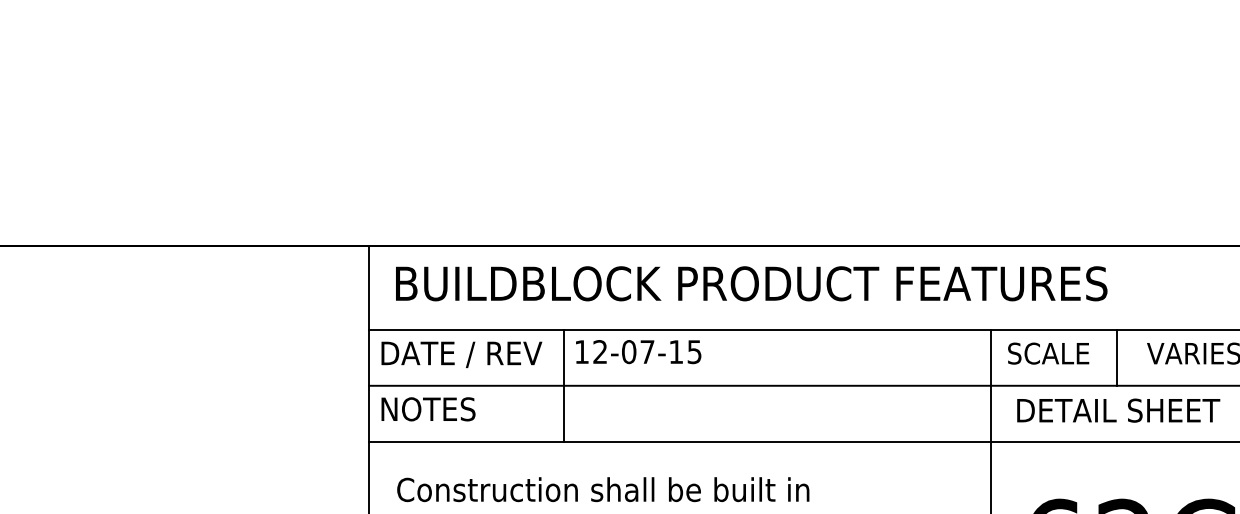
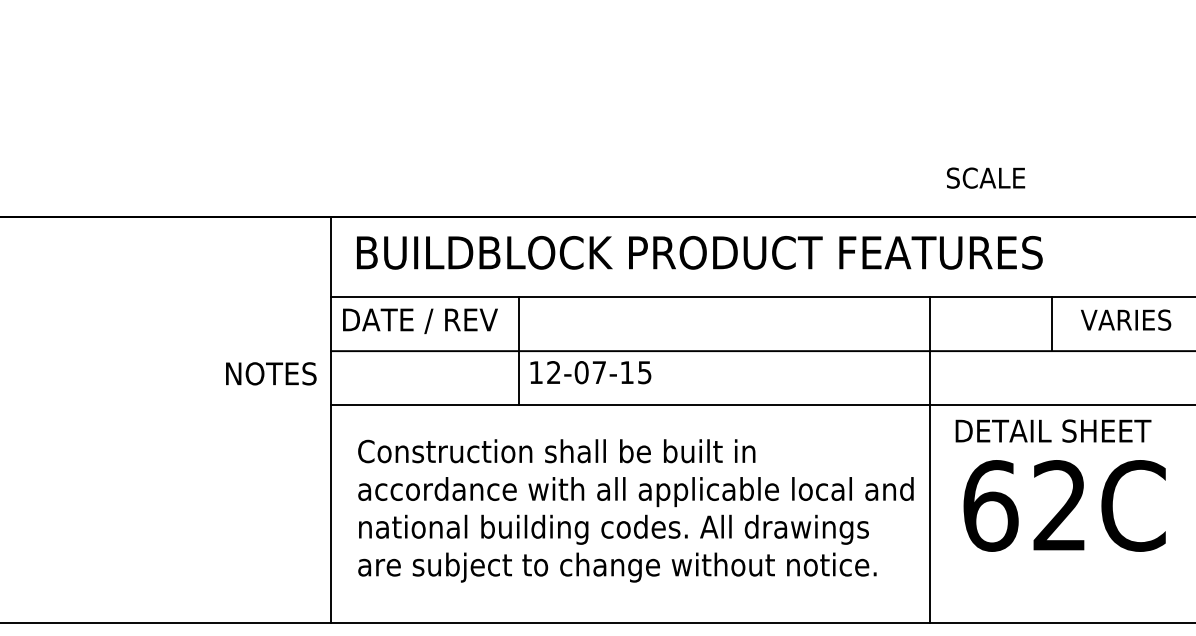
text: (638, 351) -> (590, 372), moved
text: (1049, 352) -> (986, 177), moved
text: (428, 408) -> (271, 373), moved
text: (1118, 410) -> (1053, 430), moved

